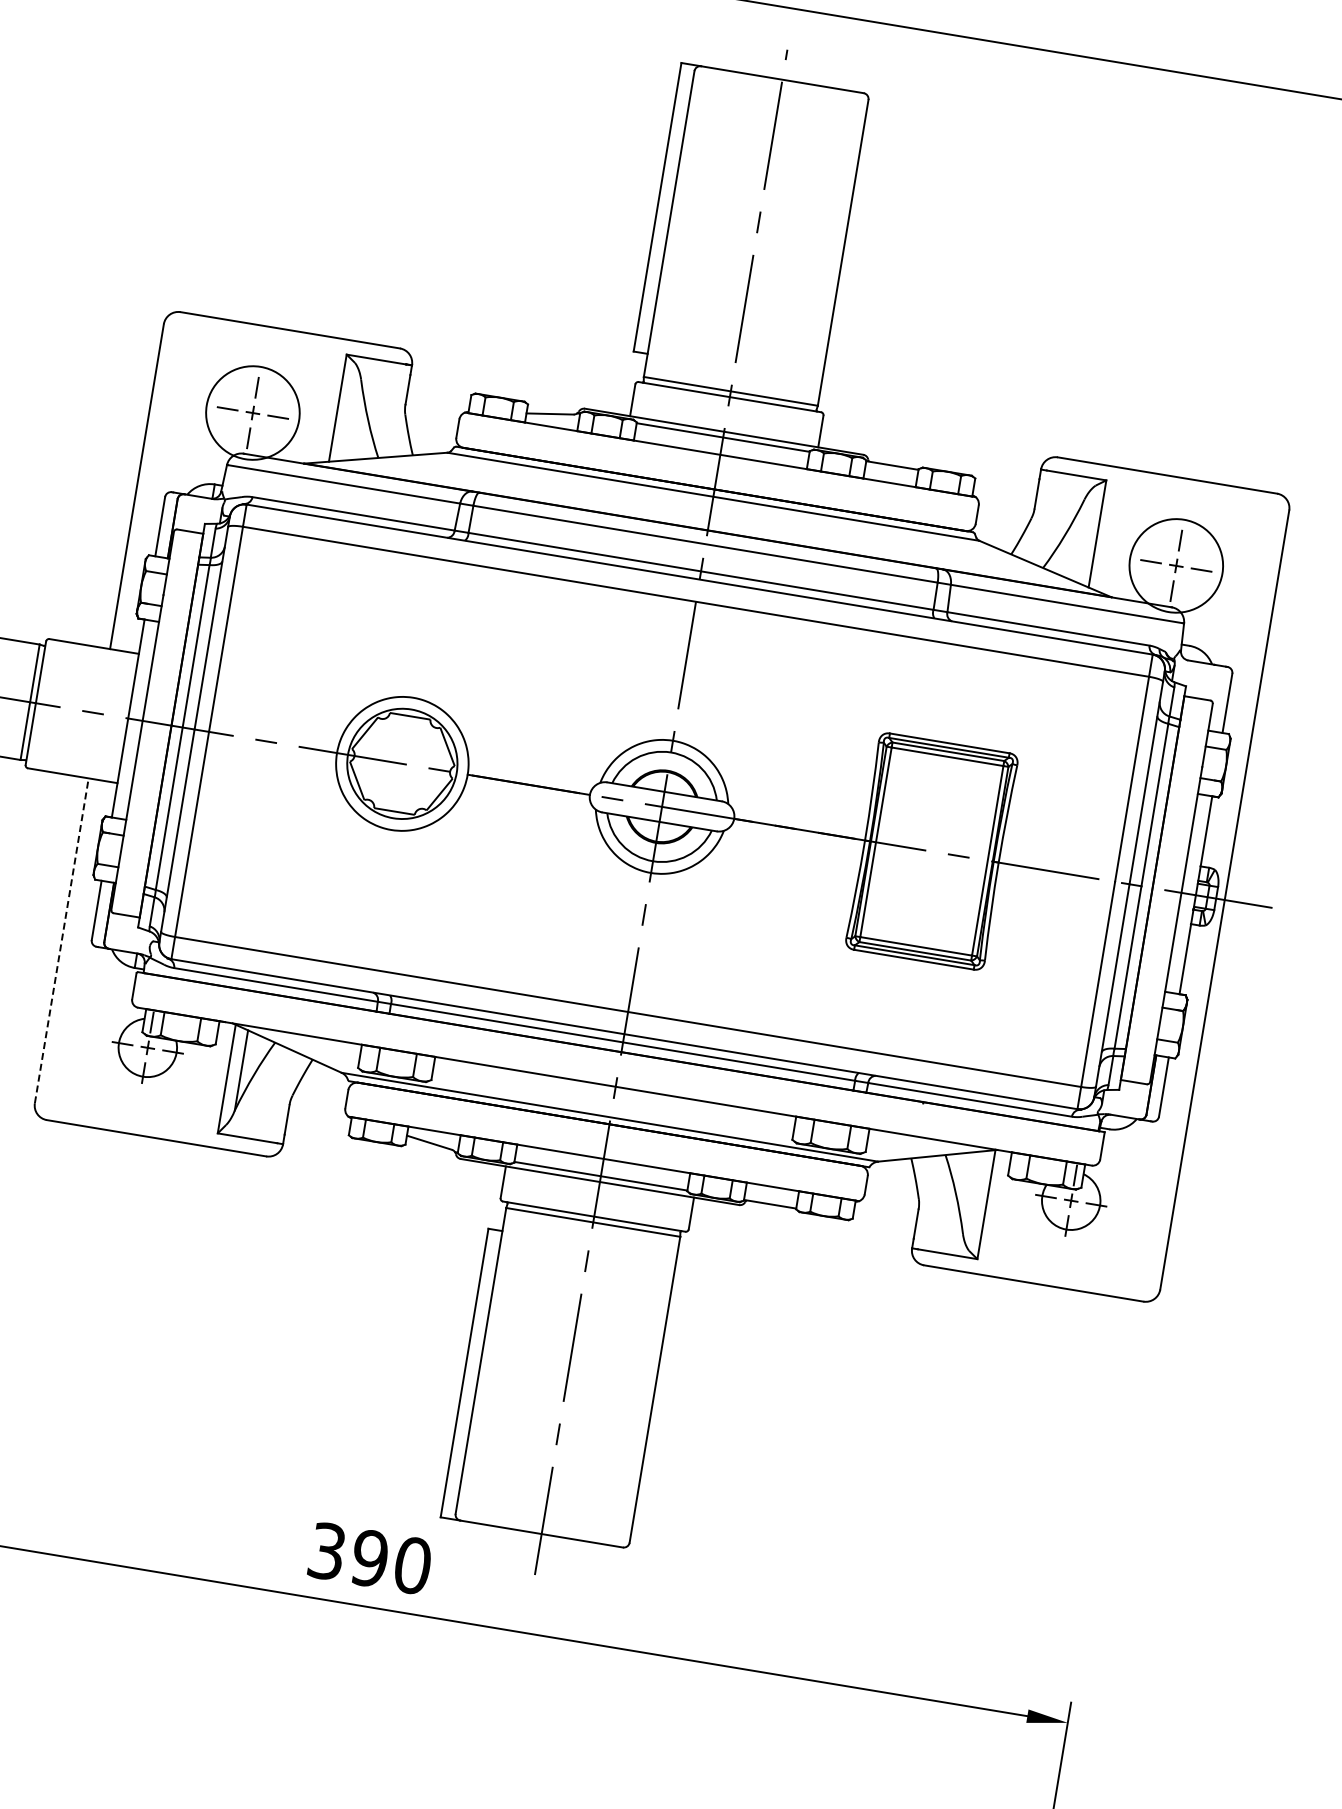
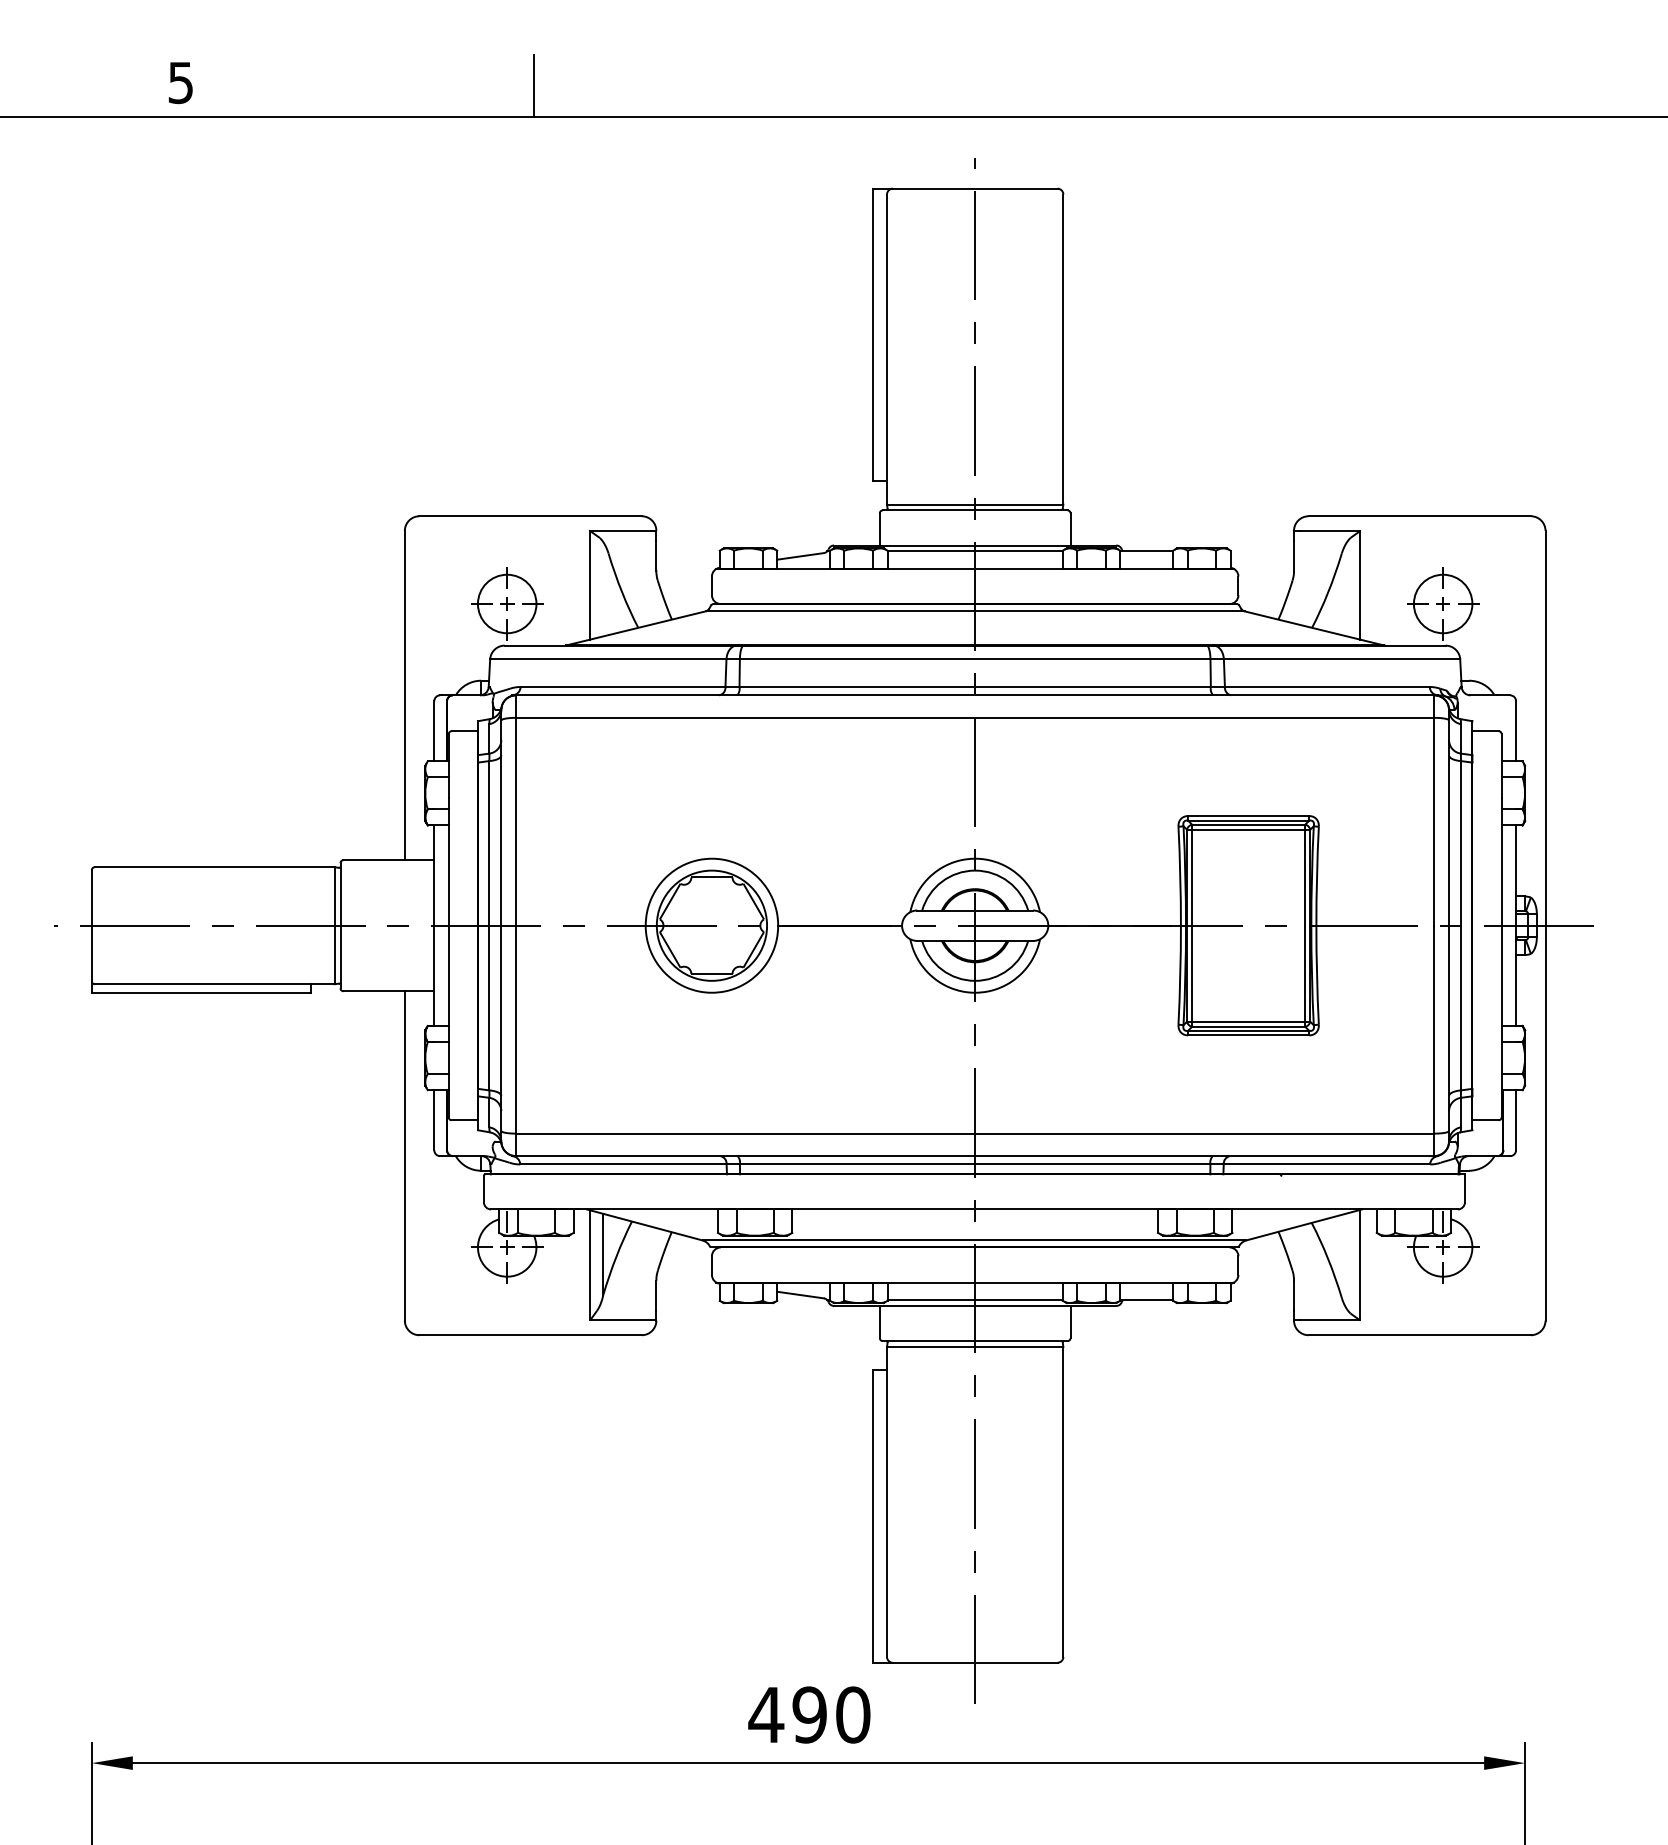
circle: (252, 412) -> (506, 603), size x0.62
circle: (1175, 565) -> (1442, 603), size x0.62
line: (61, 940) -> (404, 1155), dashed -> solid
text: (327, 1550) -> (766, 1714), 390 -> 490

